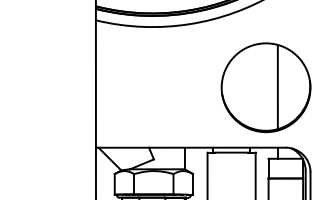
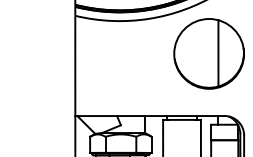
part: (265, 87) -> (208, 53), moved

